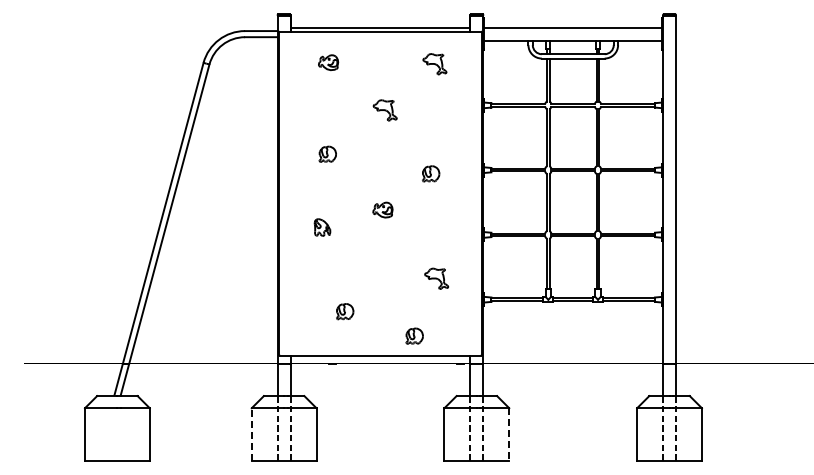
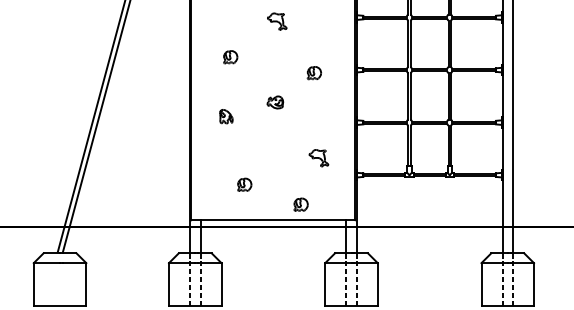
line: (251, 434) -> (168, 284), dashed -> solid
line: (509, 435) -> (377, 285), dashed -> solid

